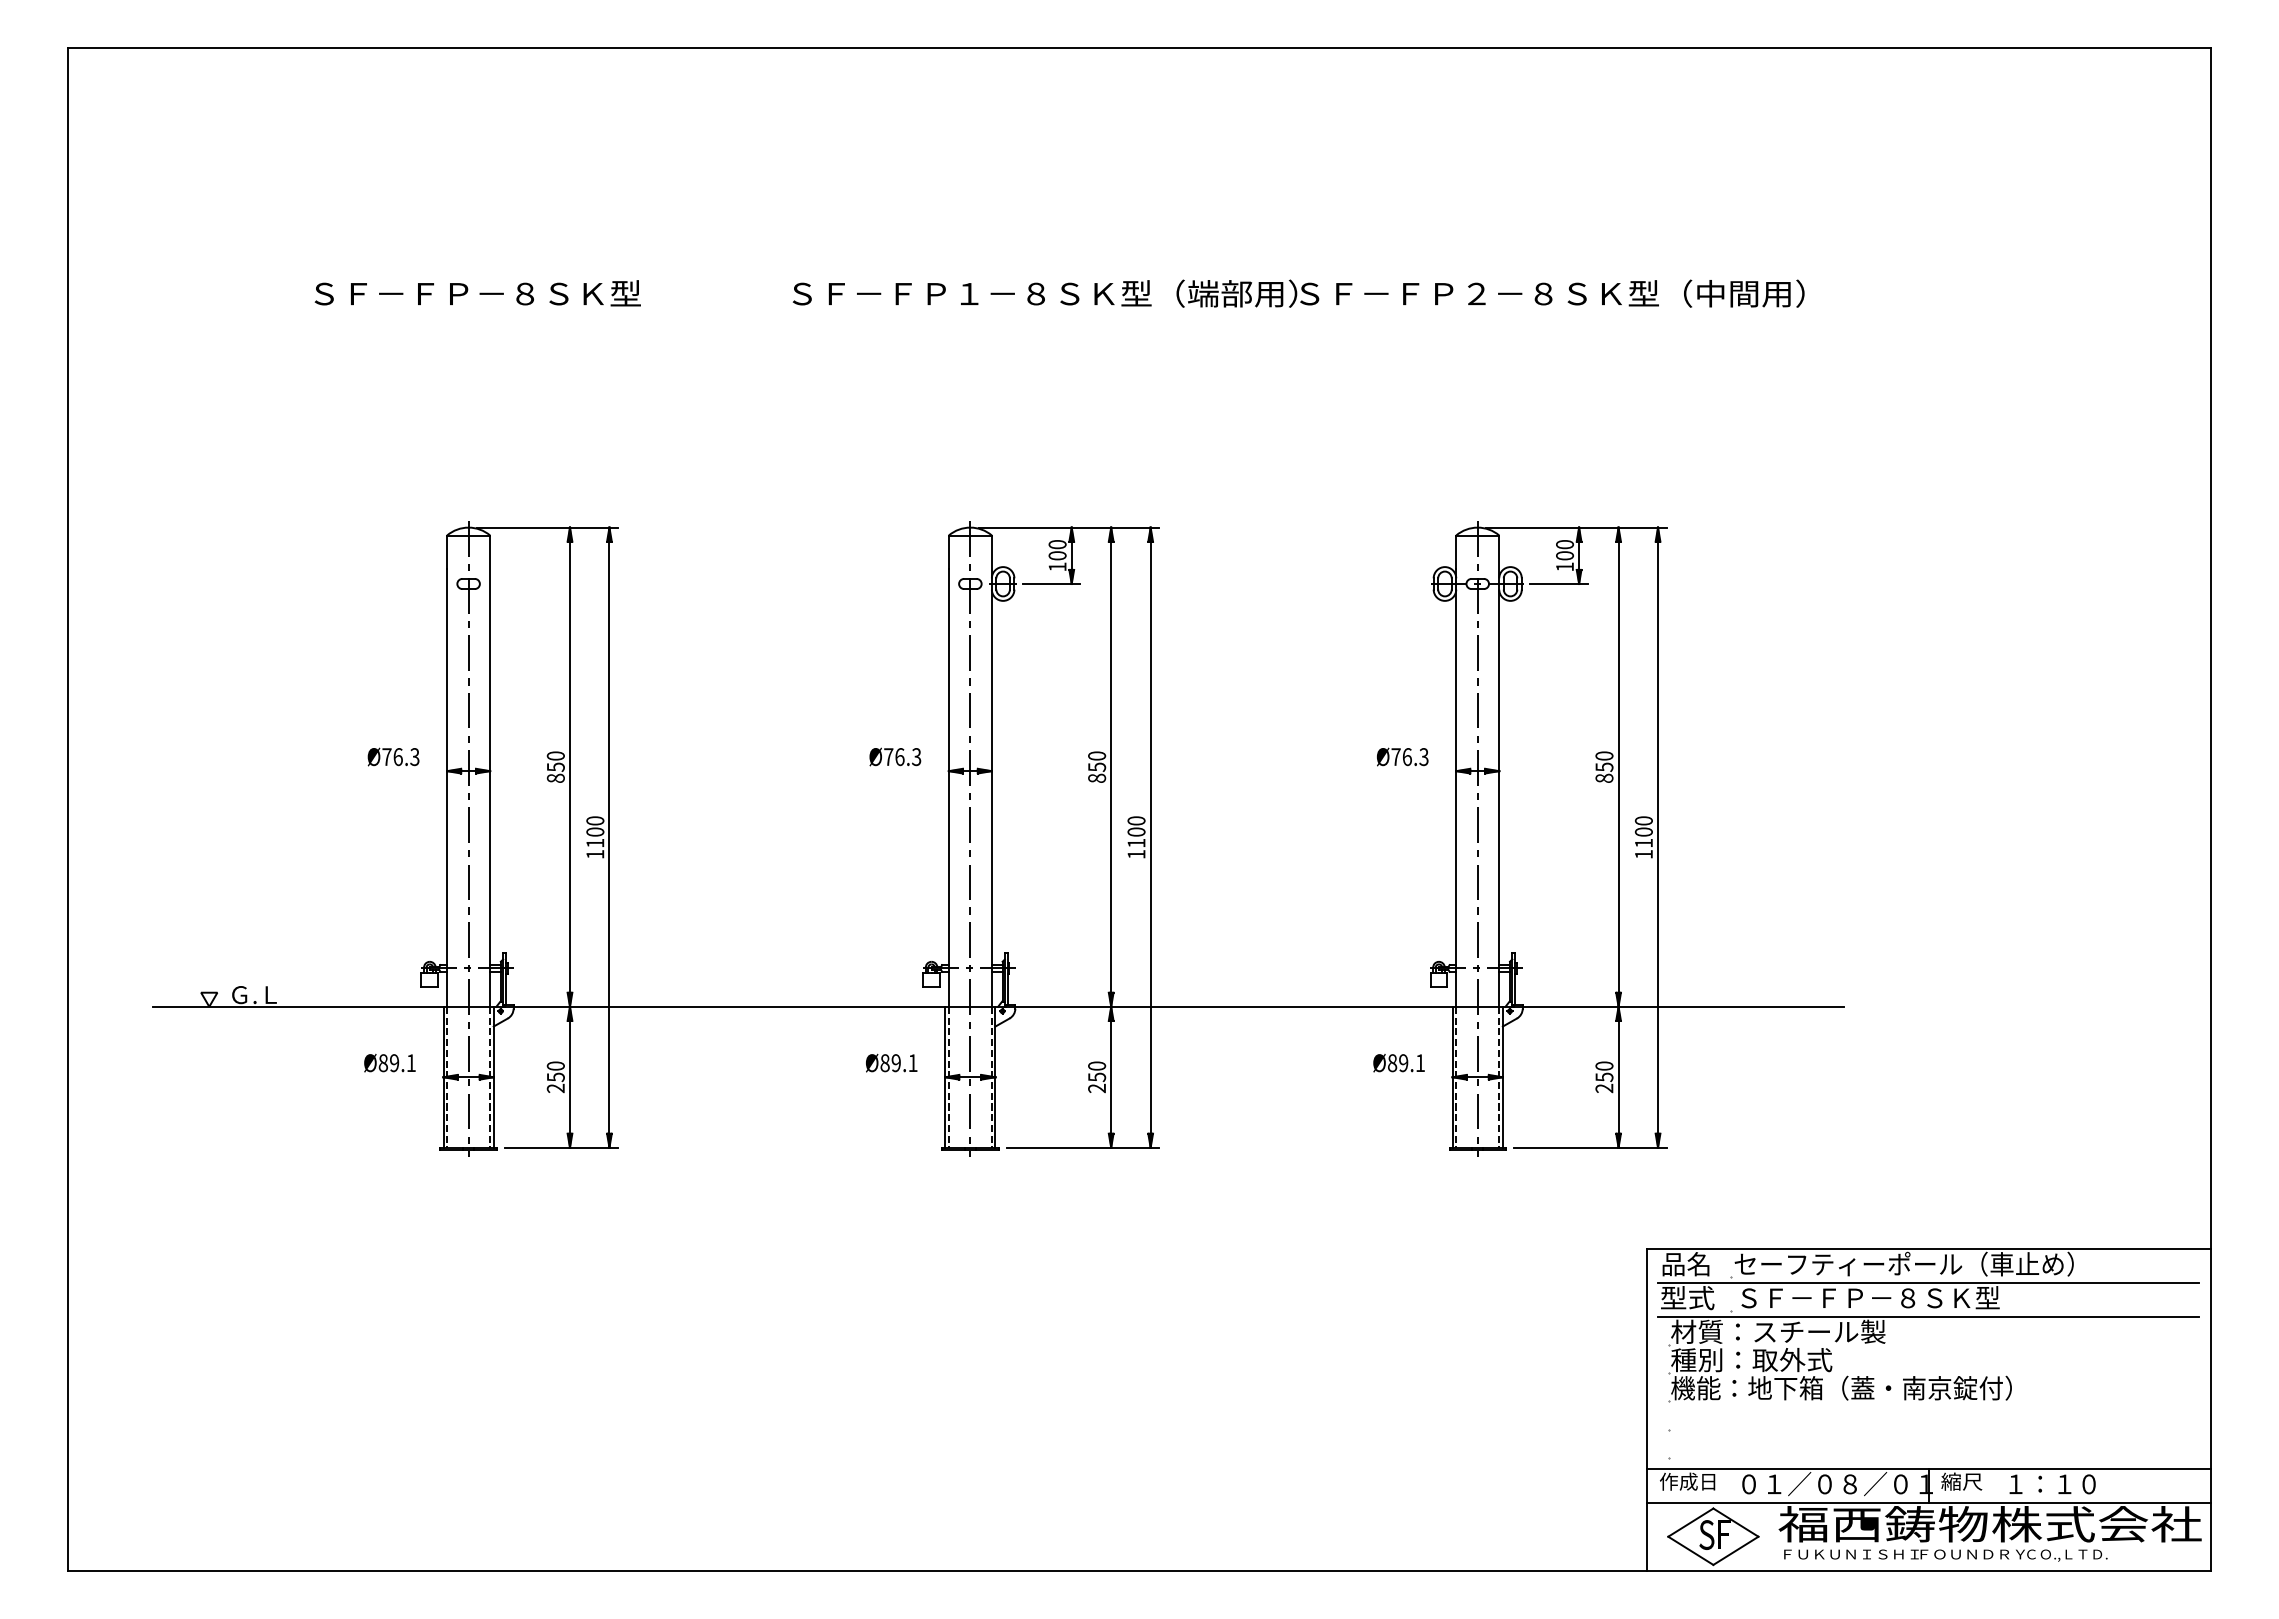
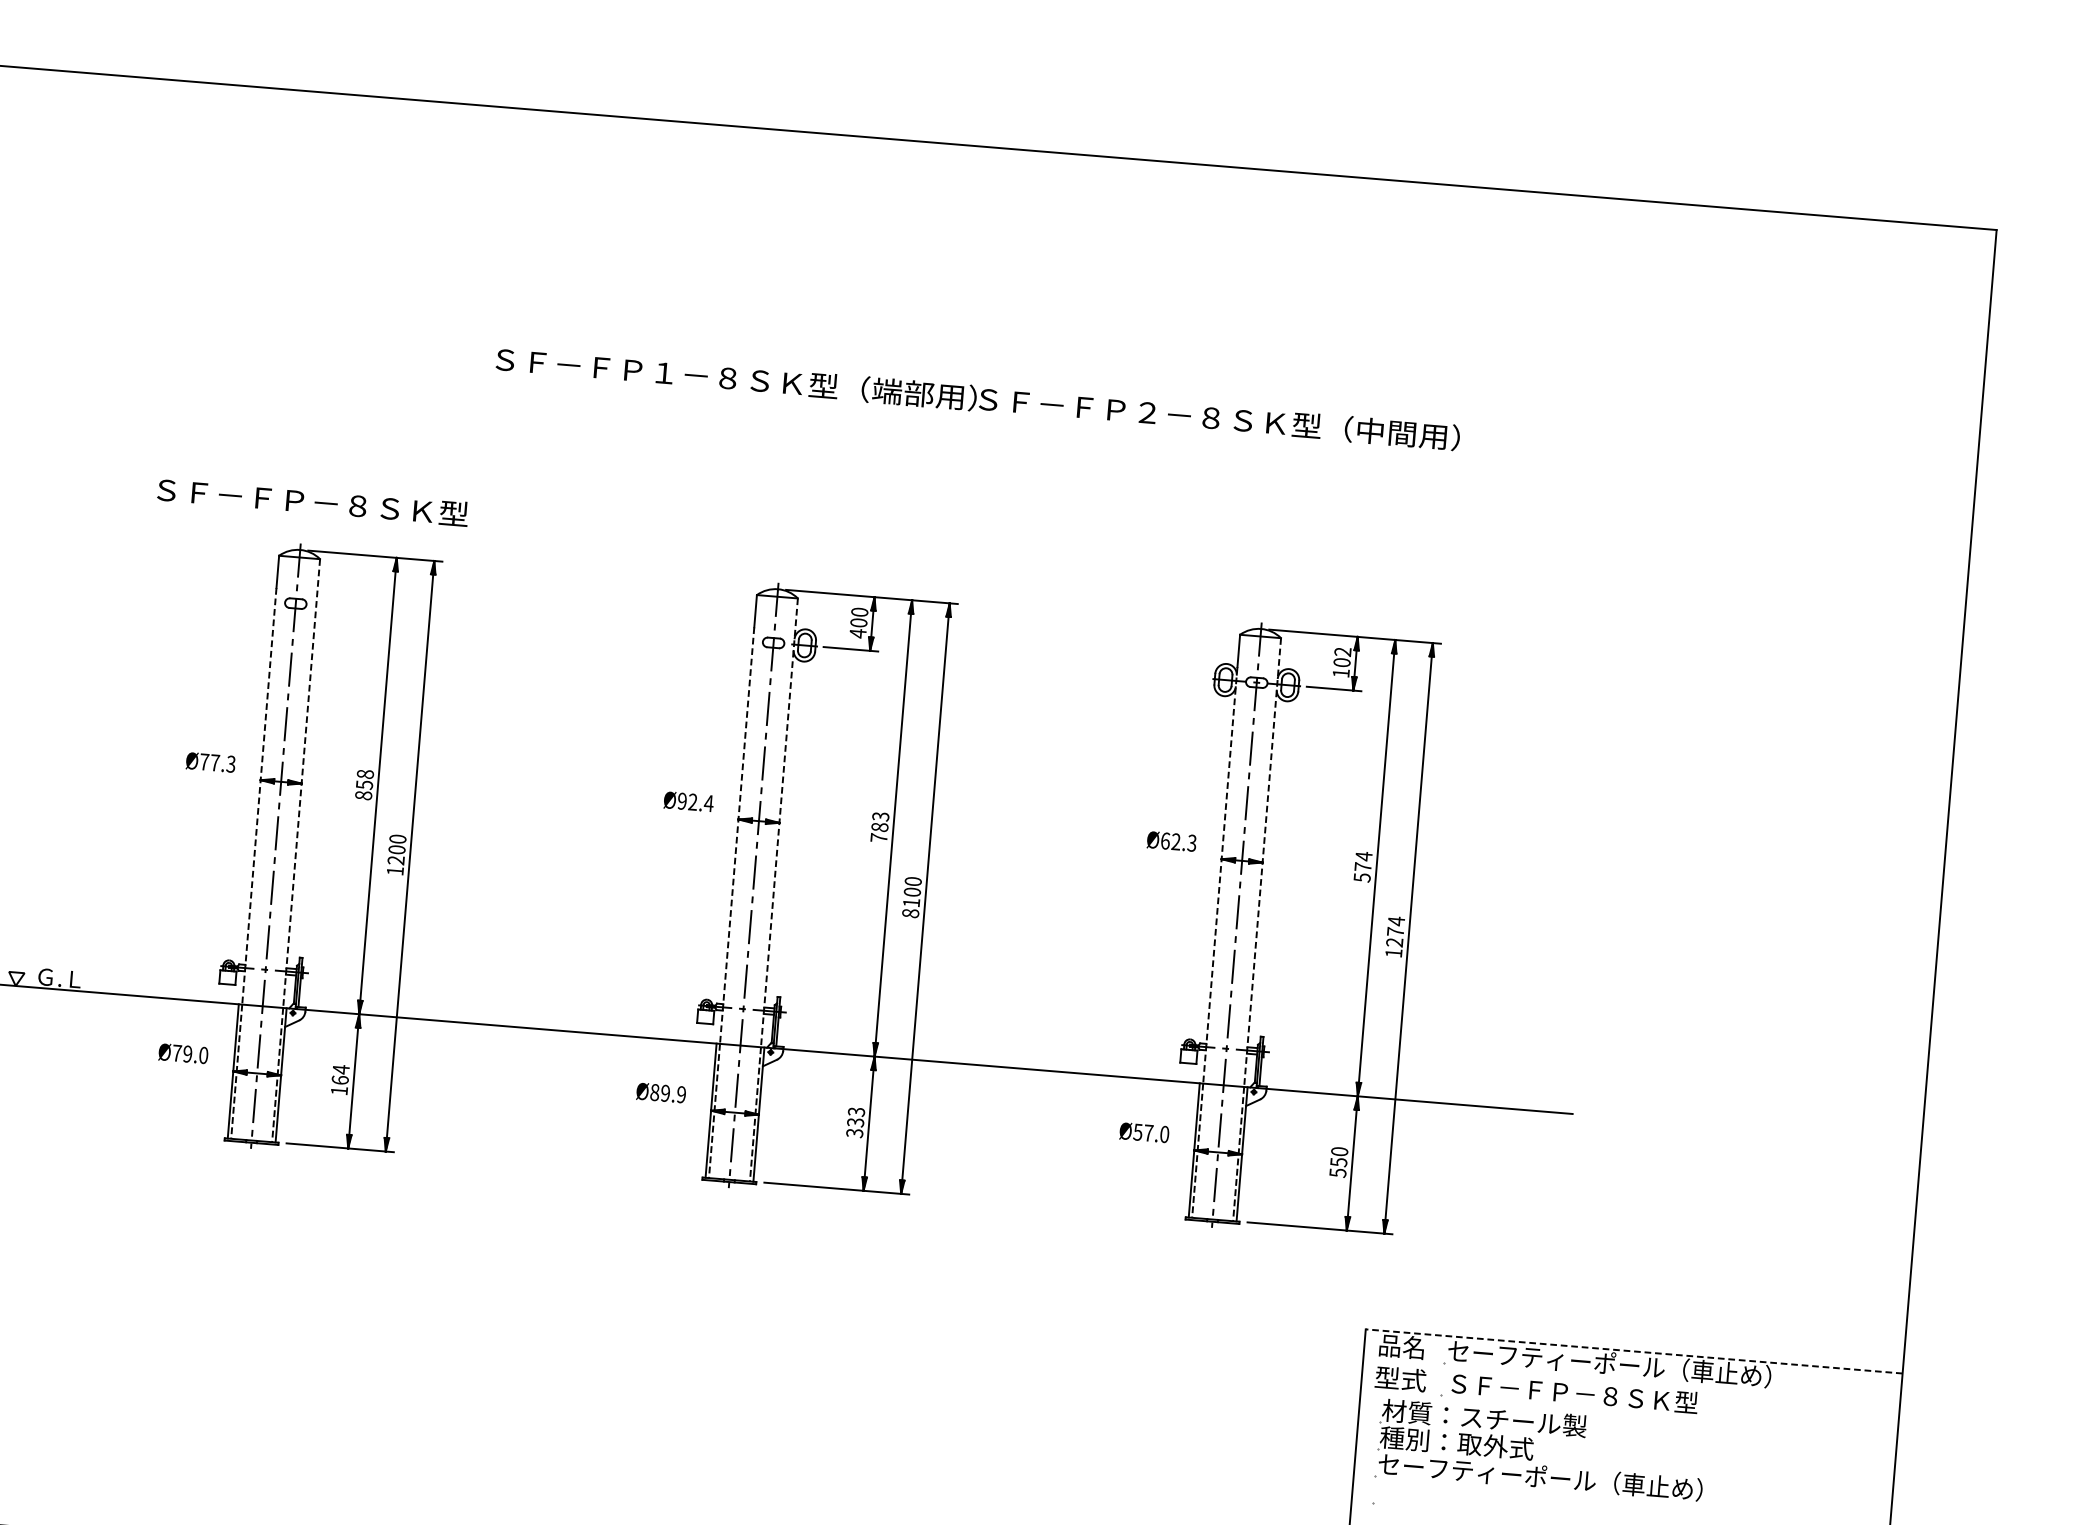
text: (477, 293) -> (312, 501), moved
text: (1298, 293) -> (977, 398), moved
text: (1565, 544) -> (1343, 651), 100 -> 102
text: (1057, 567) -> (857, 634), 100 -> 400
text: (555, 755) -> (365, 773), 850 -> 858
text: (397, 757) -> (214, 763), Ø76.3 -> Ø77.3
text: (902, 757) -> (695, 802), Ø76.3 -> Ø92.4
text: (1401, 757) -> (1170, 841), Ø76.3 -> Ø62.3
text: (1097, 766) -> (880, 826), 850 -> 783
text: (1604, 767) -> (1363, 867), 850 -> 574
line: (490, 771) -> (301, 783), solid -> dashed
line: (991, 771) -> (779, 823), solid -> dashed
line: (1499, 771) -> (1262, 862), solid -> dashed
line: (447, 788) -> (259, 796), solid -> dashed
line: (948, 788) -> (736, 835), solid -> dashed
line: (1456, 788) -> (1220, 875), solid -> dashed
text: (1643, 831) -> (1395, 931), 1100 -> 1274
text: (595, 842) -> (396, 859), 1100 -> 1200
text: (1136, 853) -> (910, 912), 1100 -> 8100
text: (396, 1063) -> (189, 1054), Ø89.1 -> Ø79.0
text: (912, 1063) -> (680, 1095), Ø89.1 -> Ø89.9
text: (1406, 1063) -> (1151, 1133), Ø89.1 -> Ø57.0
text: (555, 1077) -> (339, 1080), 250 -> 164
text: (1097, 1077) -> (856, 1122), 250 -> 333
text: (1604, 1088) -> (1338, 1173), 250 -> 550
line: (1928, 1249) -> (1633, 1351), solid -> dashed
line: (1928, 1283) -> (1631, 1384), removed
line: (1928, 1316) -> (1628, 1415), removed
text: (1836, 1387) -> (1535, 1475), 機能：地下箱（蓋・南京錠付） -> セーフティーポール（車止め）

